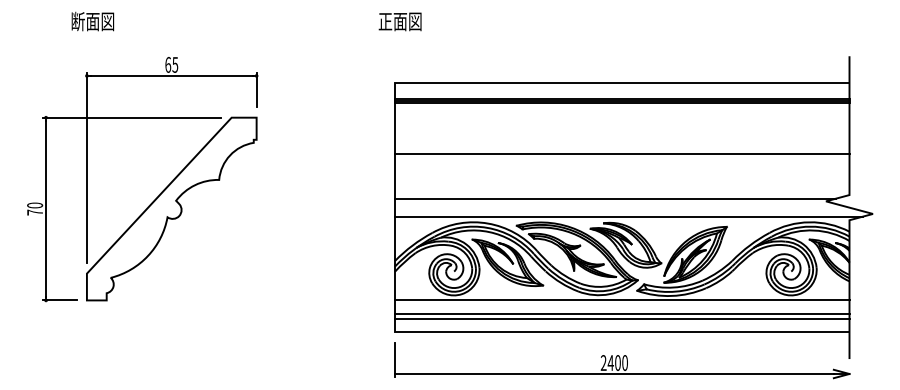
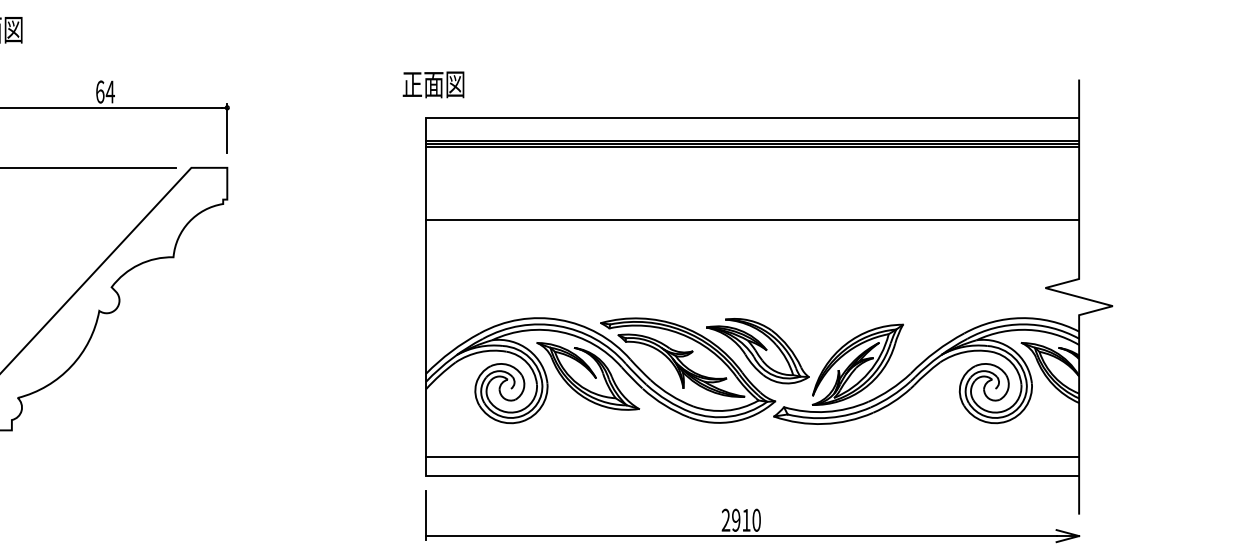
text: (399, 21) -> (432, 84), moved
text: (175, 64) -> (110, 91), 65 -> 64
line: (615, 198) -> (742, 283), removed
line: (628, 216) -> (761, 309), removed
line: (622, 299) -> (752, 429), removed
line: (622, 313) -> (752, 449), removed
text: (613, 363) -> (740, 521), 2400 -> 2910

